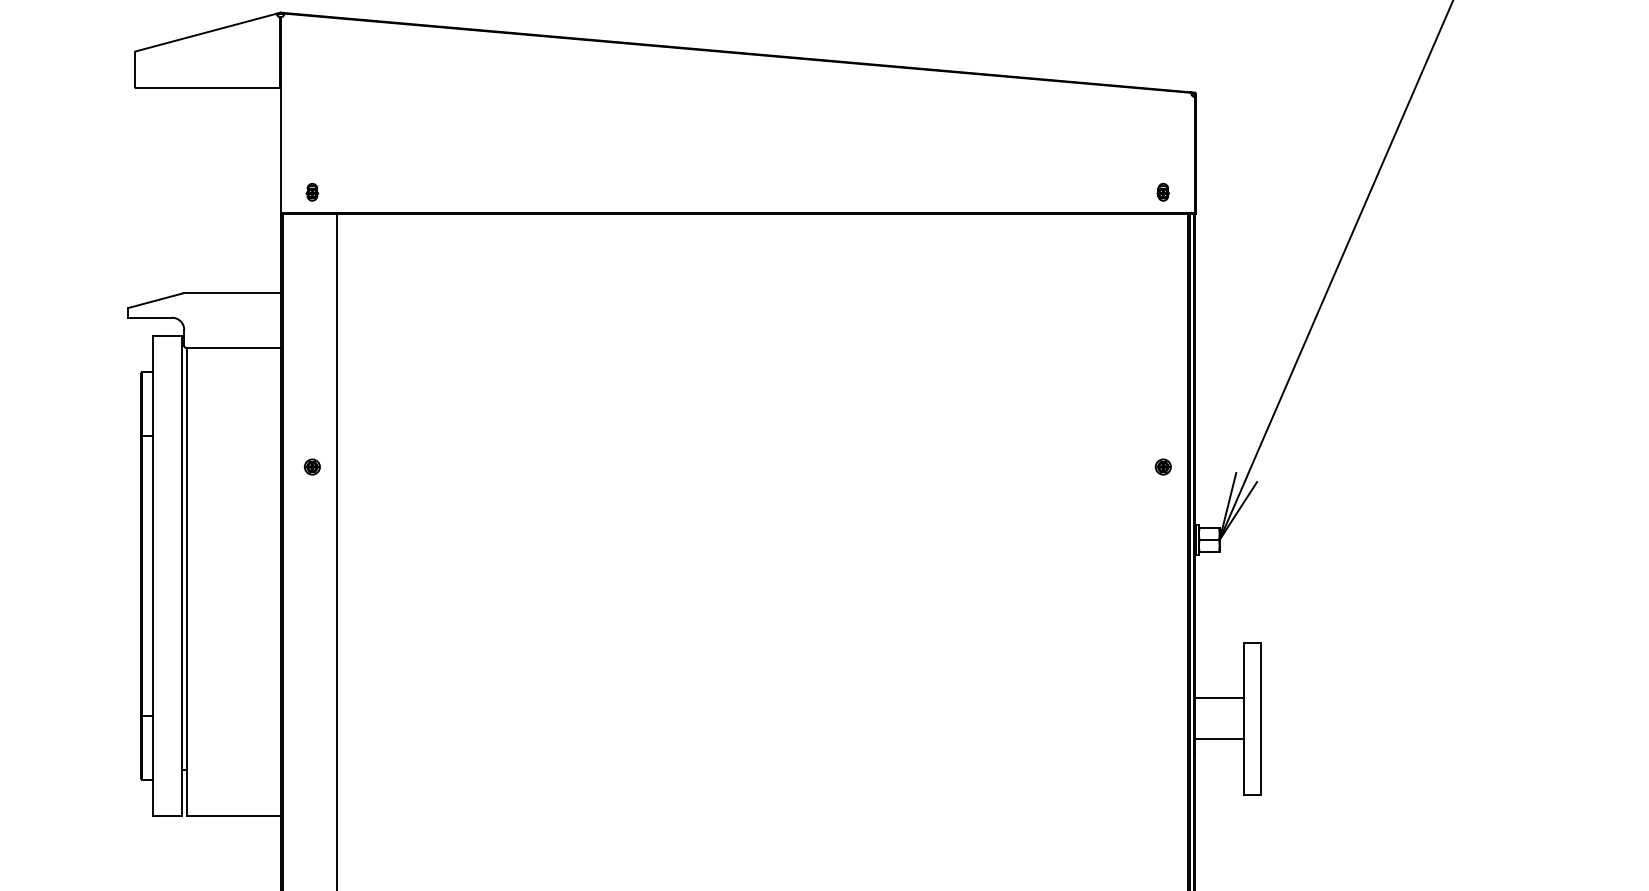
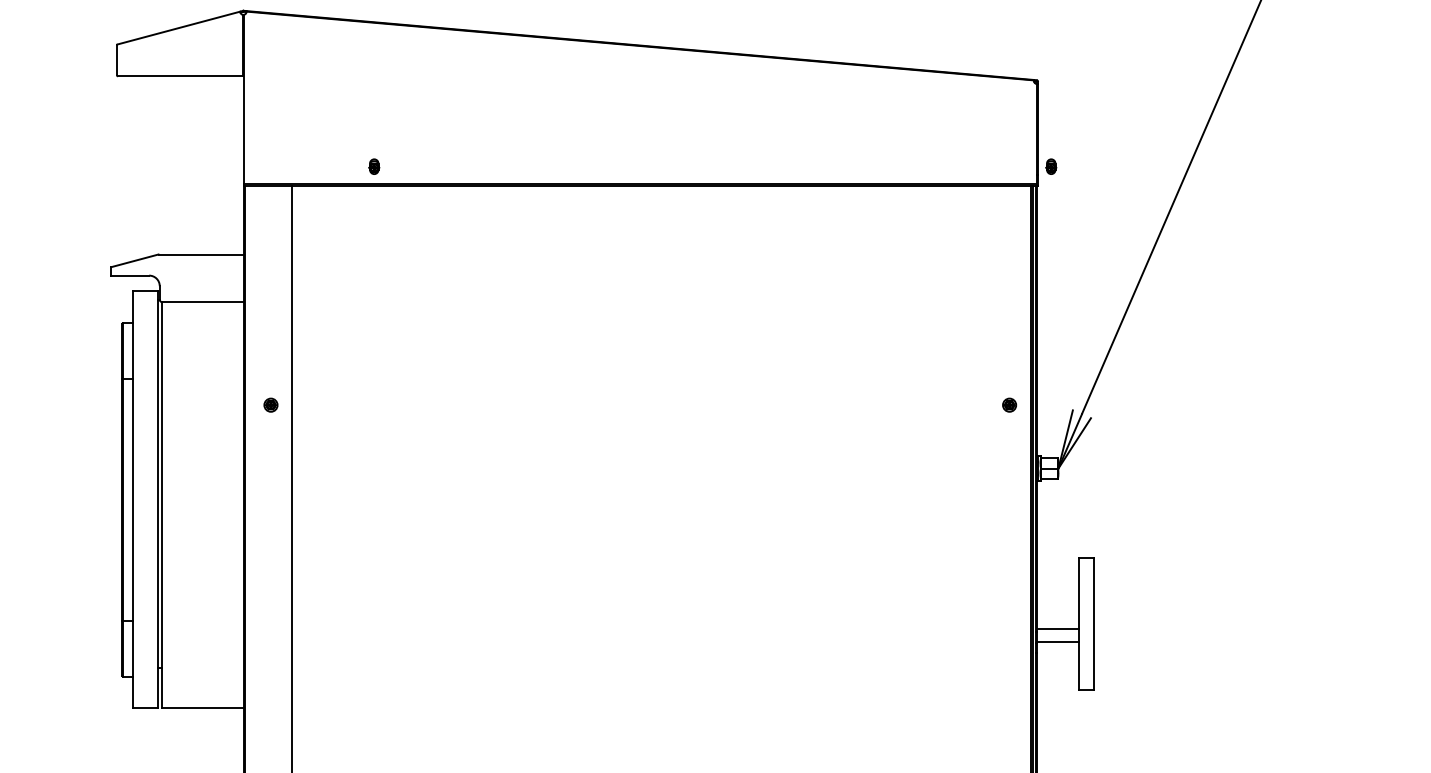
part: (312, 191) -> (374, 166), moved
part: (1163, 191) -> (1051, 166), moved
line: (1218, 698) -> (1057, 629), moved

